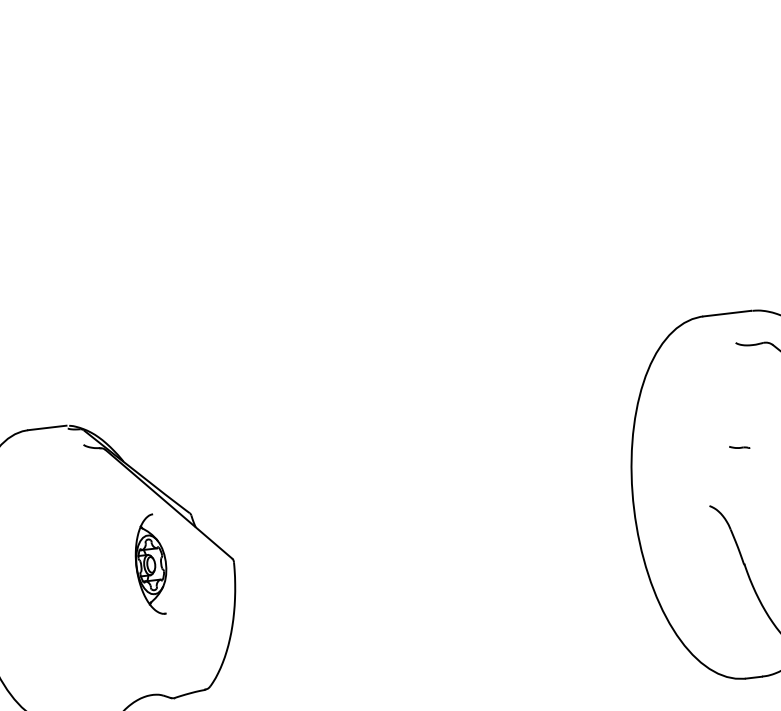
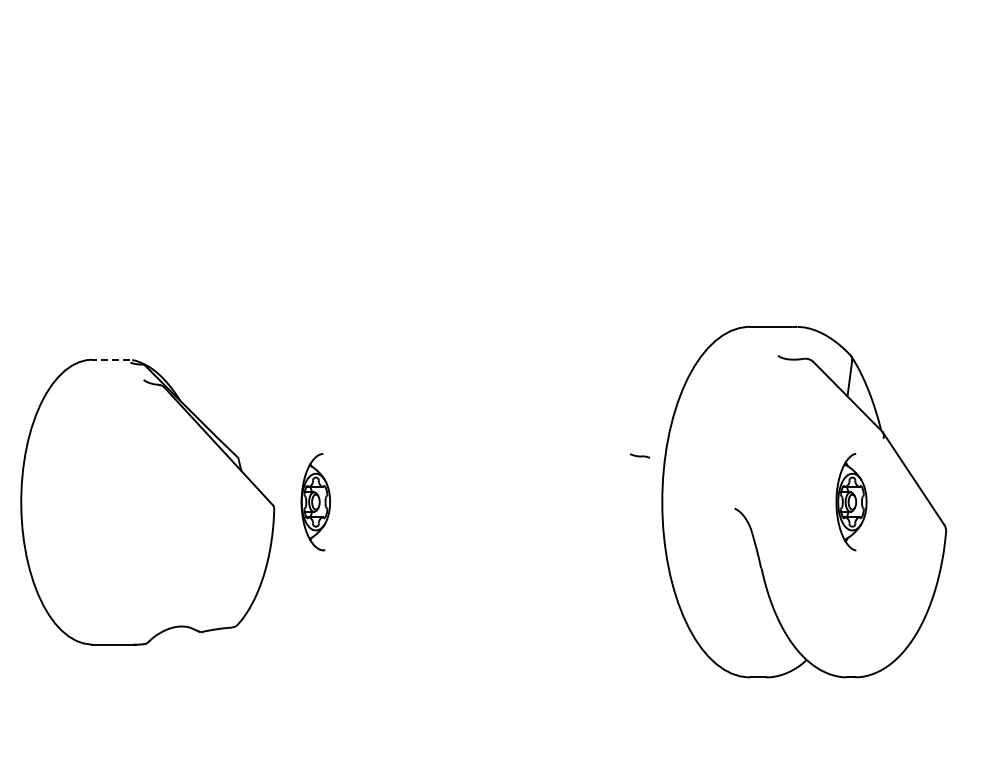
line: (47, 427) -> (111, 359), solid -> dashed
line: (740, 446) -> (640, 455), moved
part: (150, 565) -> (315, 502), moved

